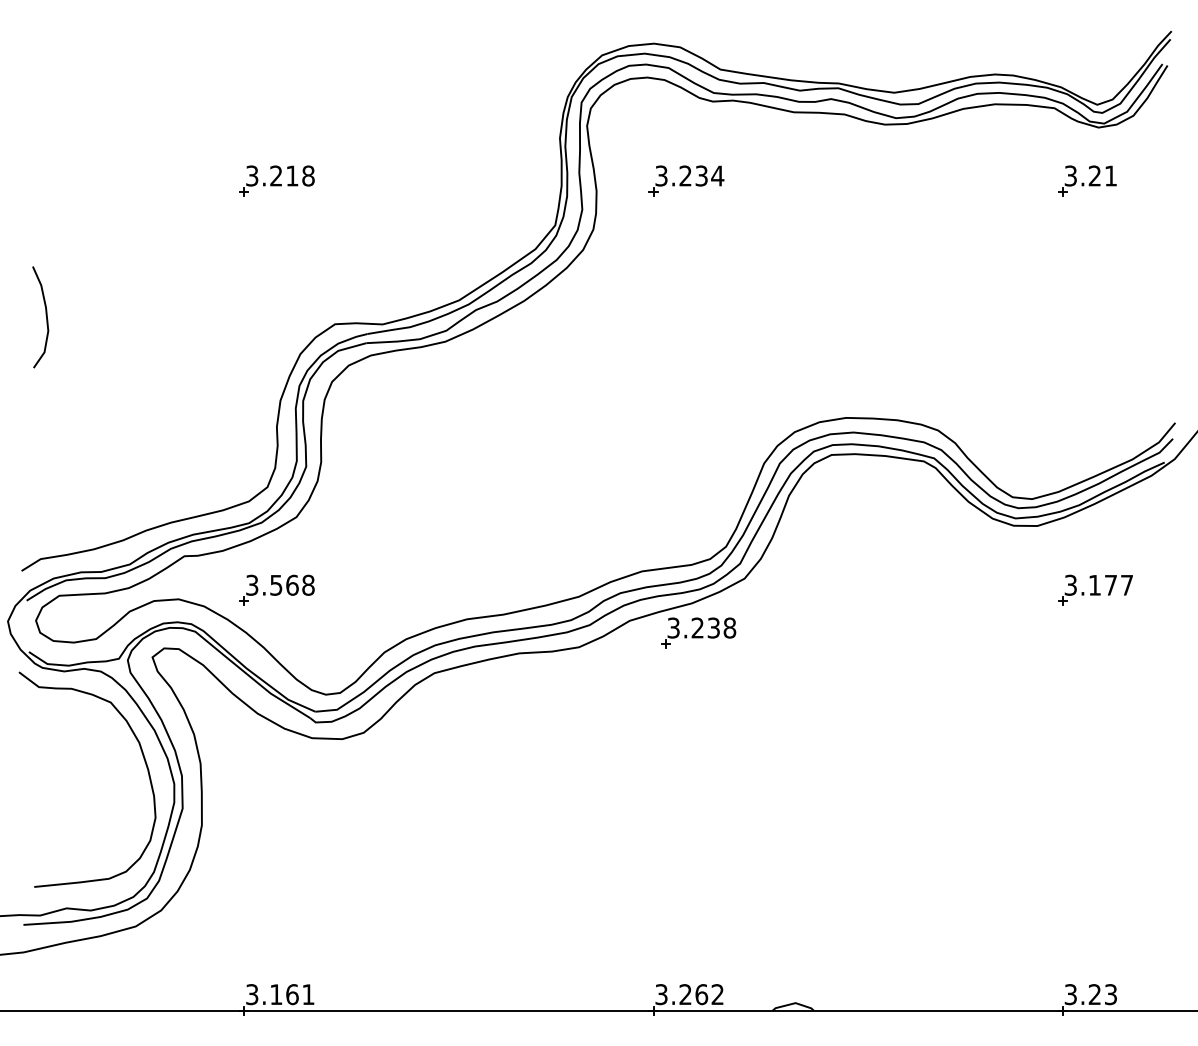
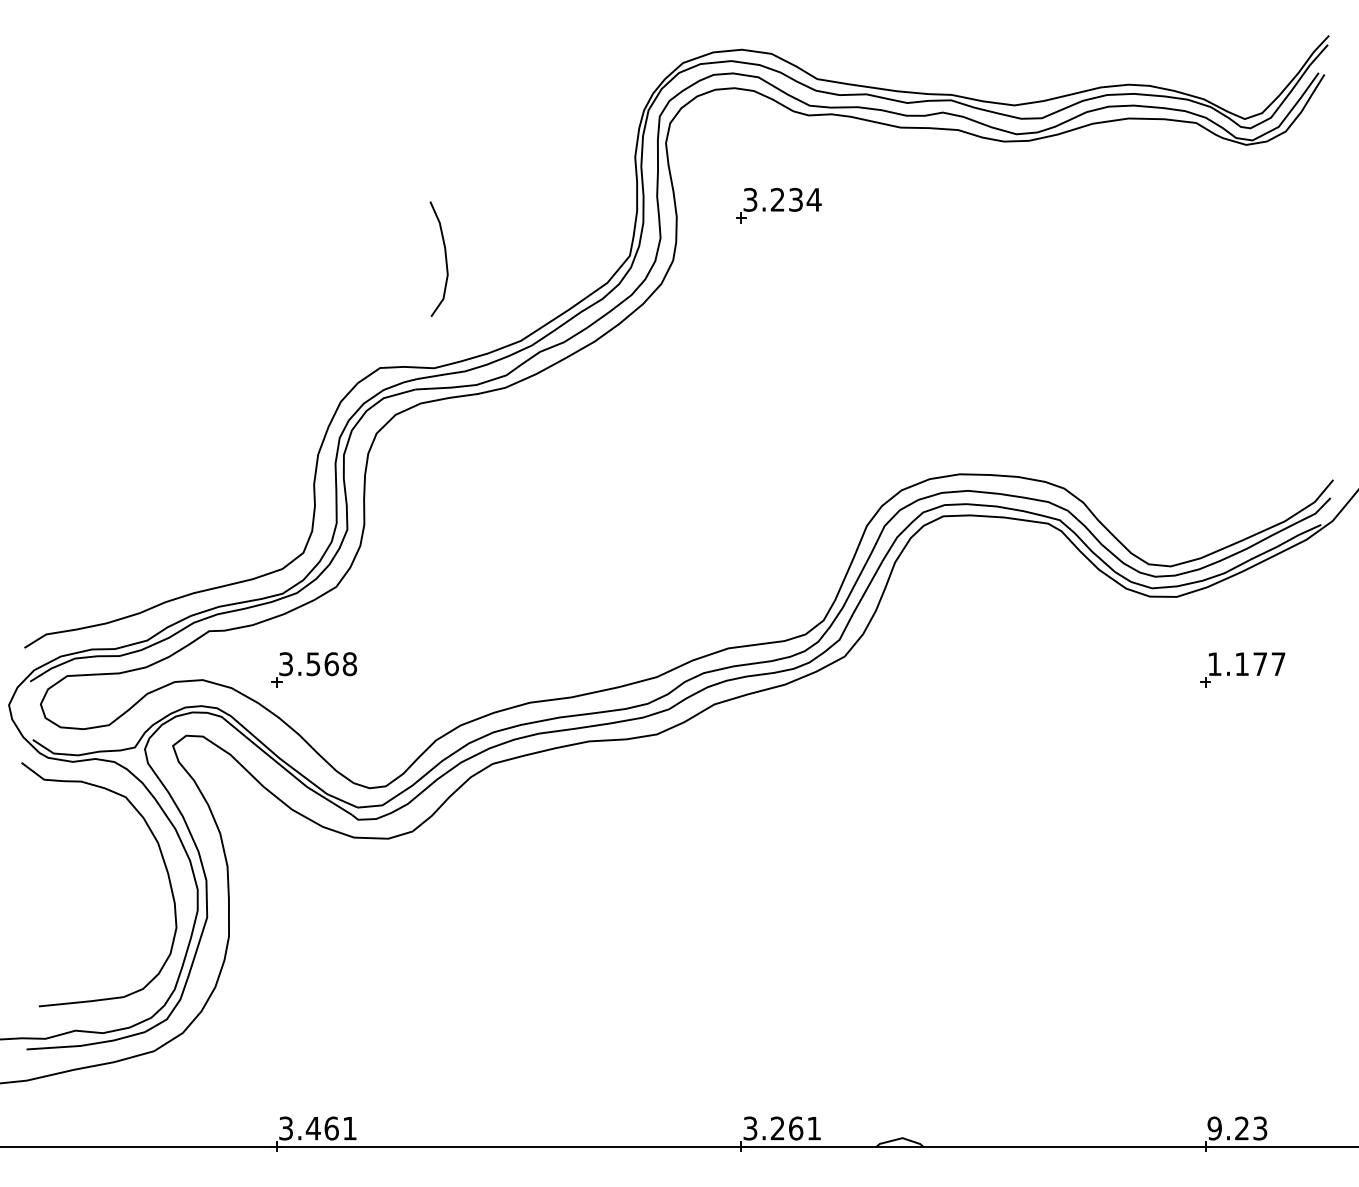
part: (277, 180) -> (314, 205), removed
part: (1087, 180) -> (1233, 205), removed
curve: (46, 316) -> (445, 258), moved
text: (1070, 585) -> (1214, 664), 3.177 -> 1.177
part: (698, 633) -> (792, 718), removed
text: (275, 994) -> (312, 1128), 3.161 -> 3.461
text: (717, 994) -> (813, 1128), 3.262 -> 3.261
text: (1070, 994) -> (1214, 1128), 3.23 -> 9.23

